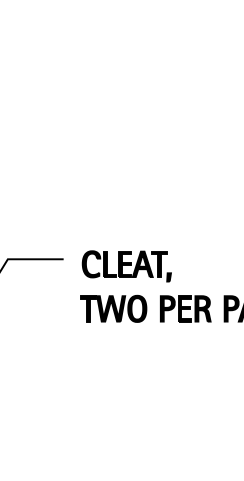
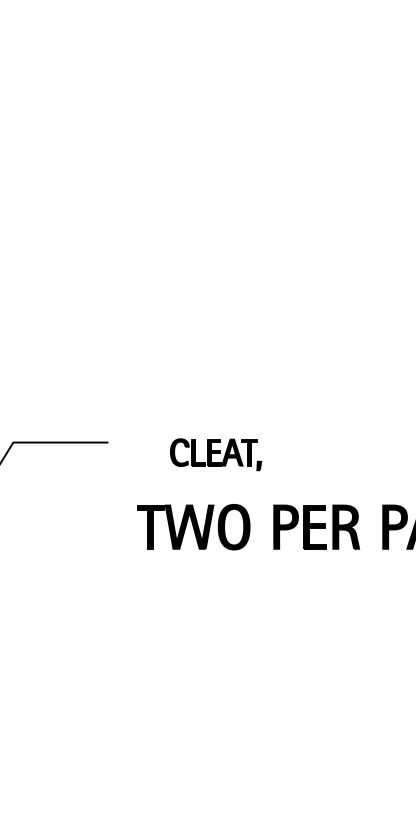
part: (126, 266) -> (215, 454), size x0.6

